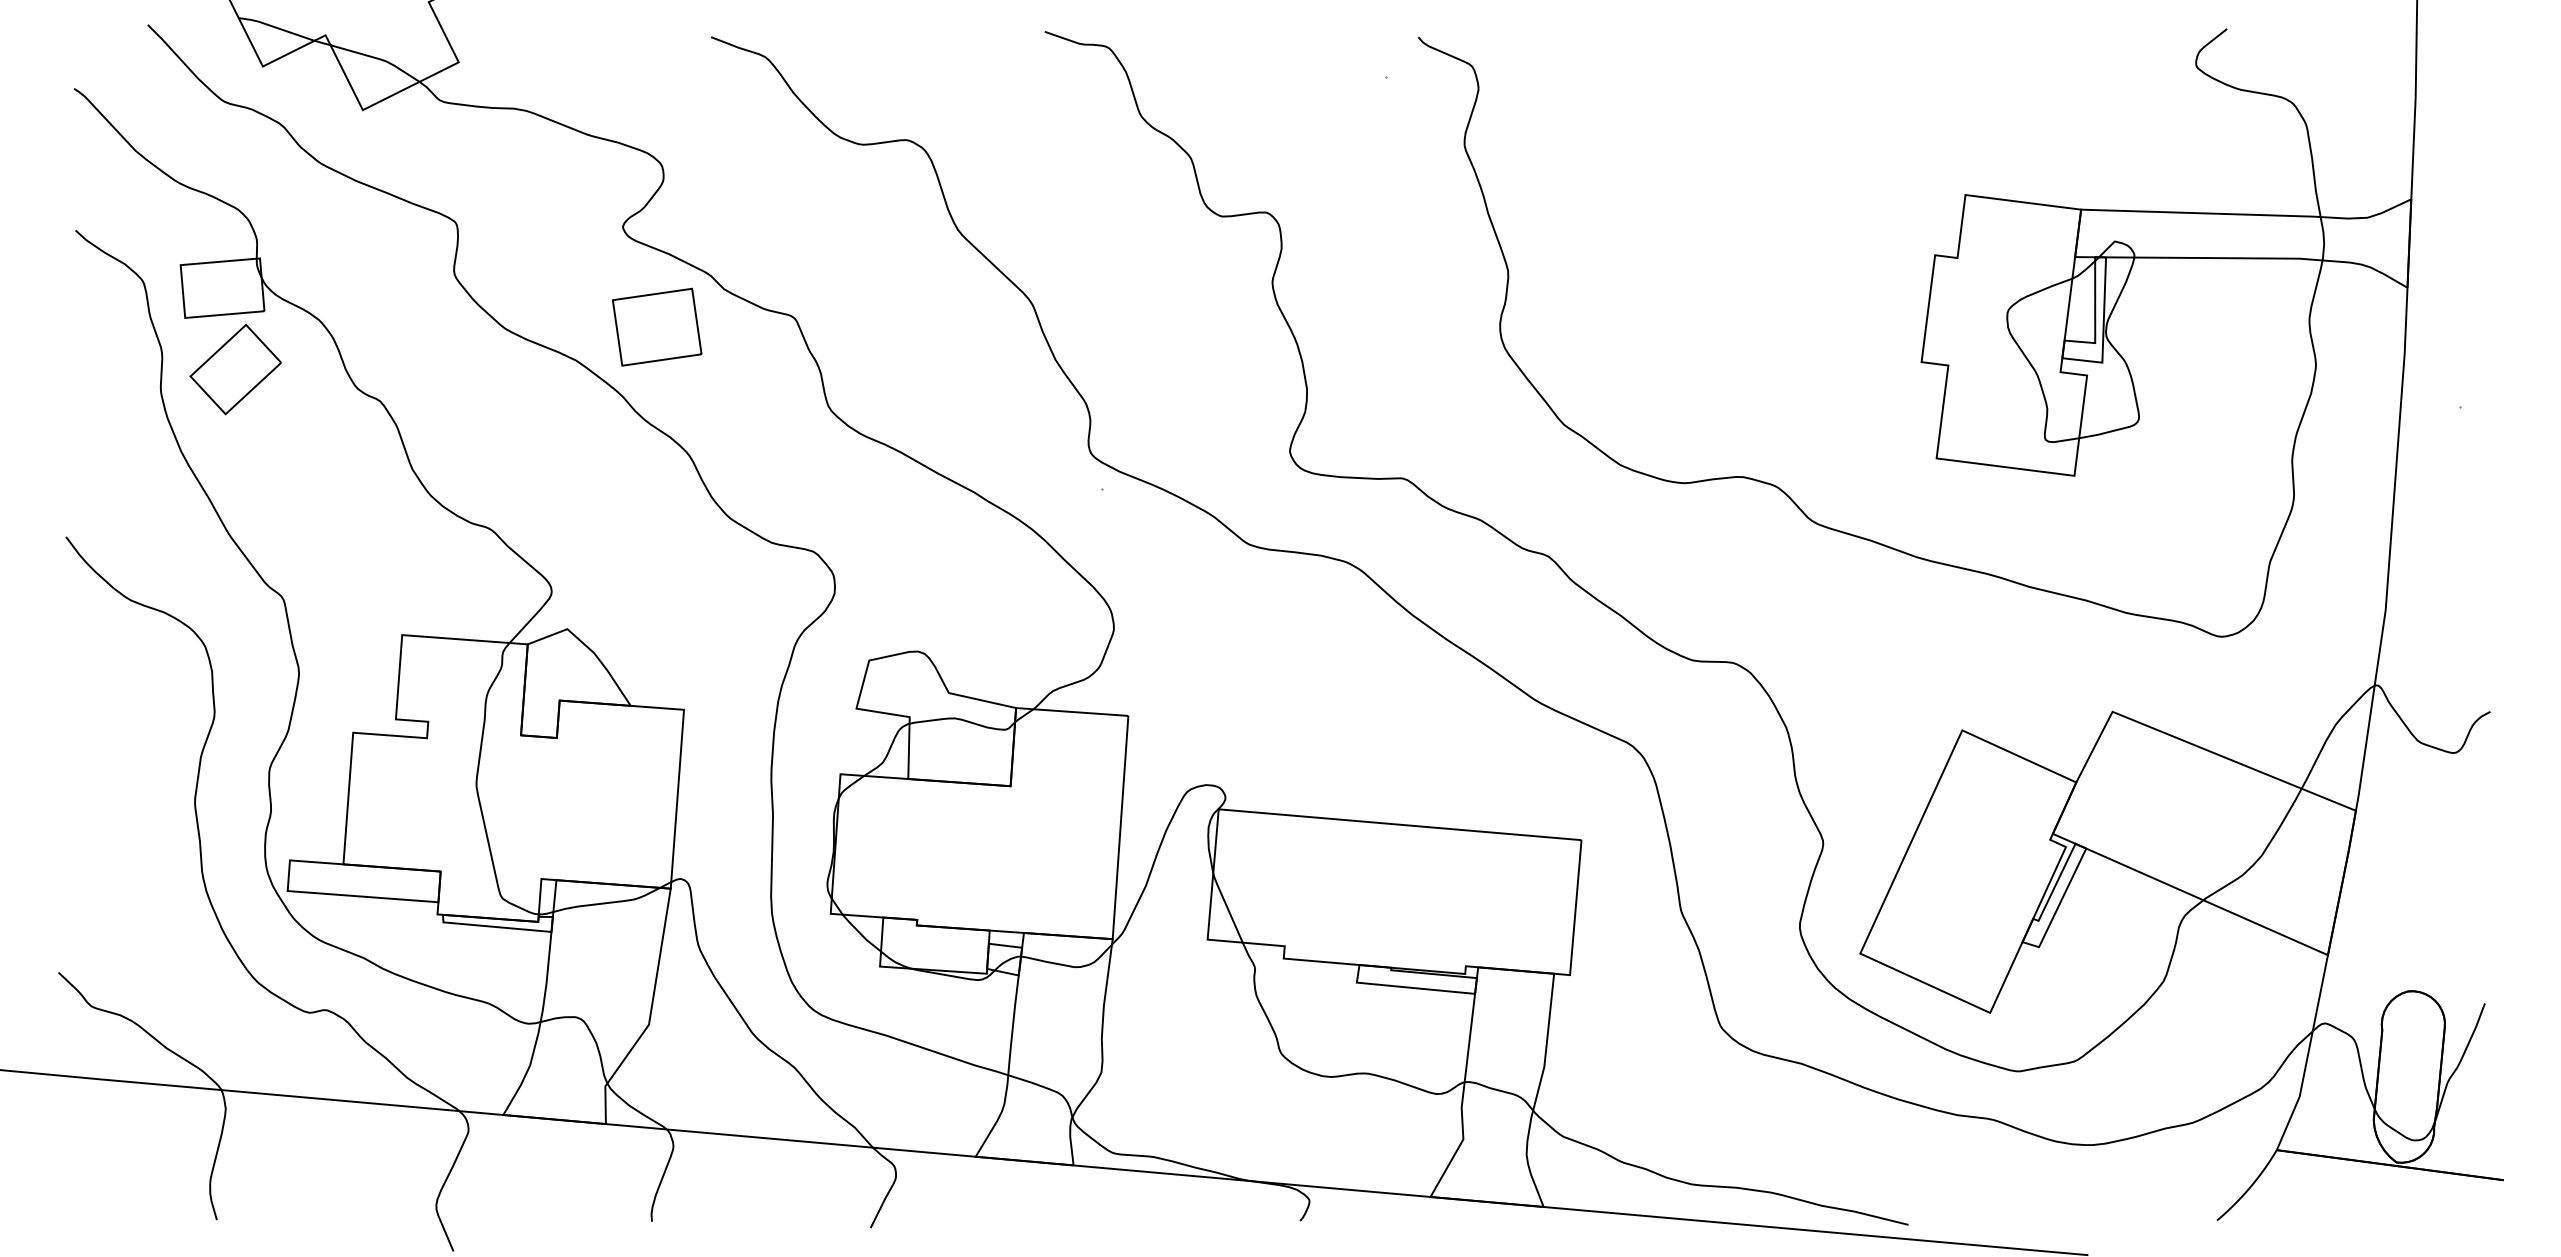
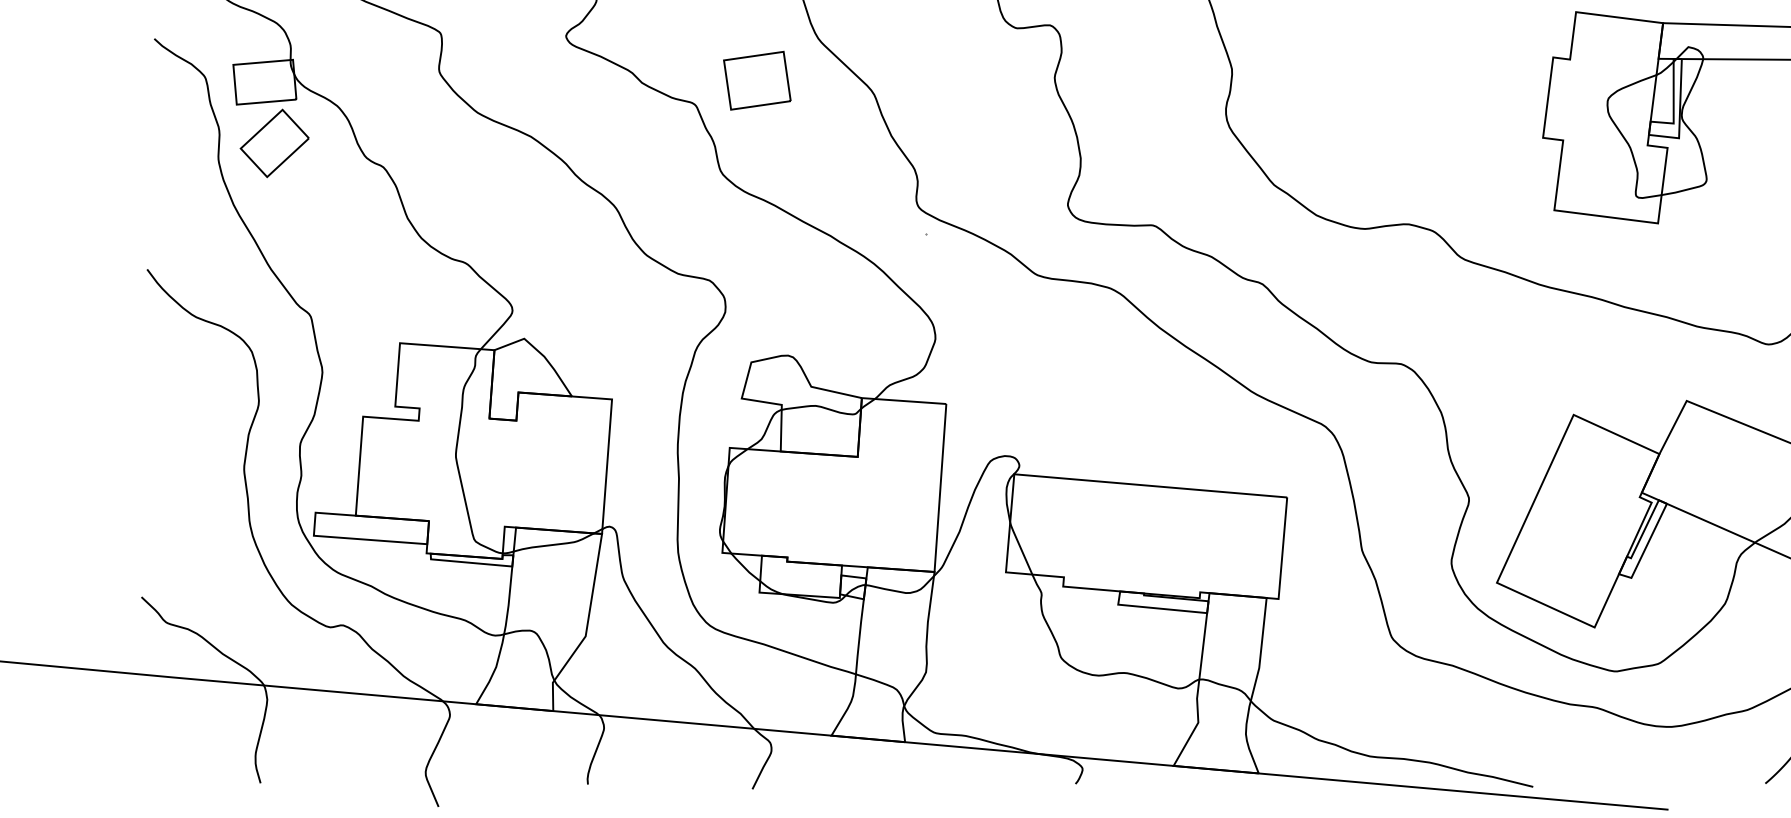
part: (657, 326) -> (757, 80), moved

